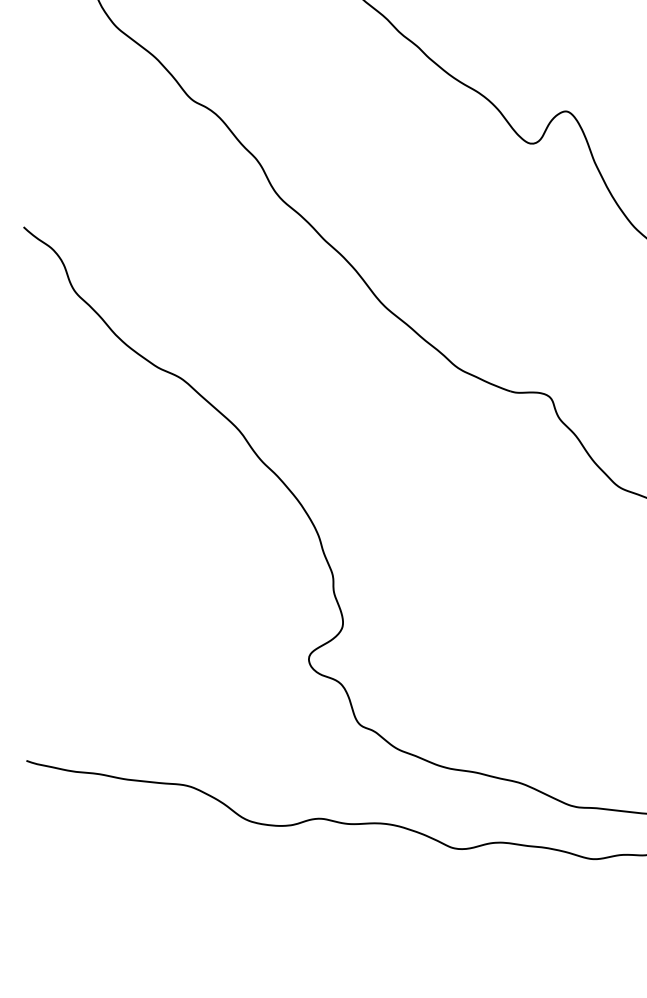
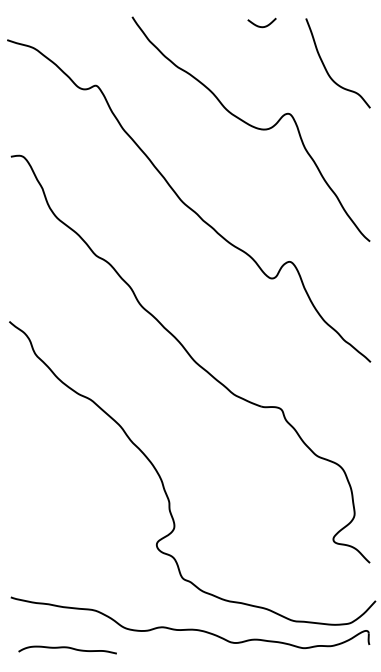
curve: (136, 859) -> (67, 648), added

